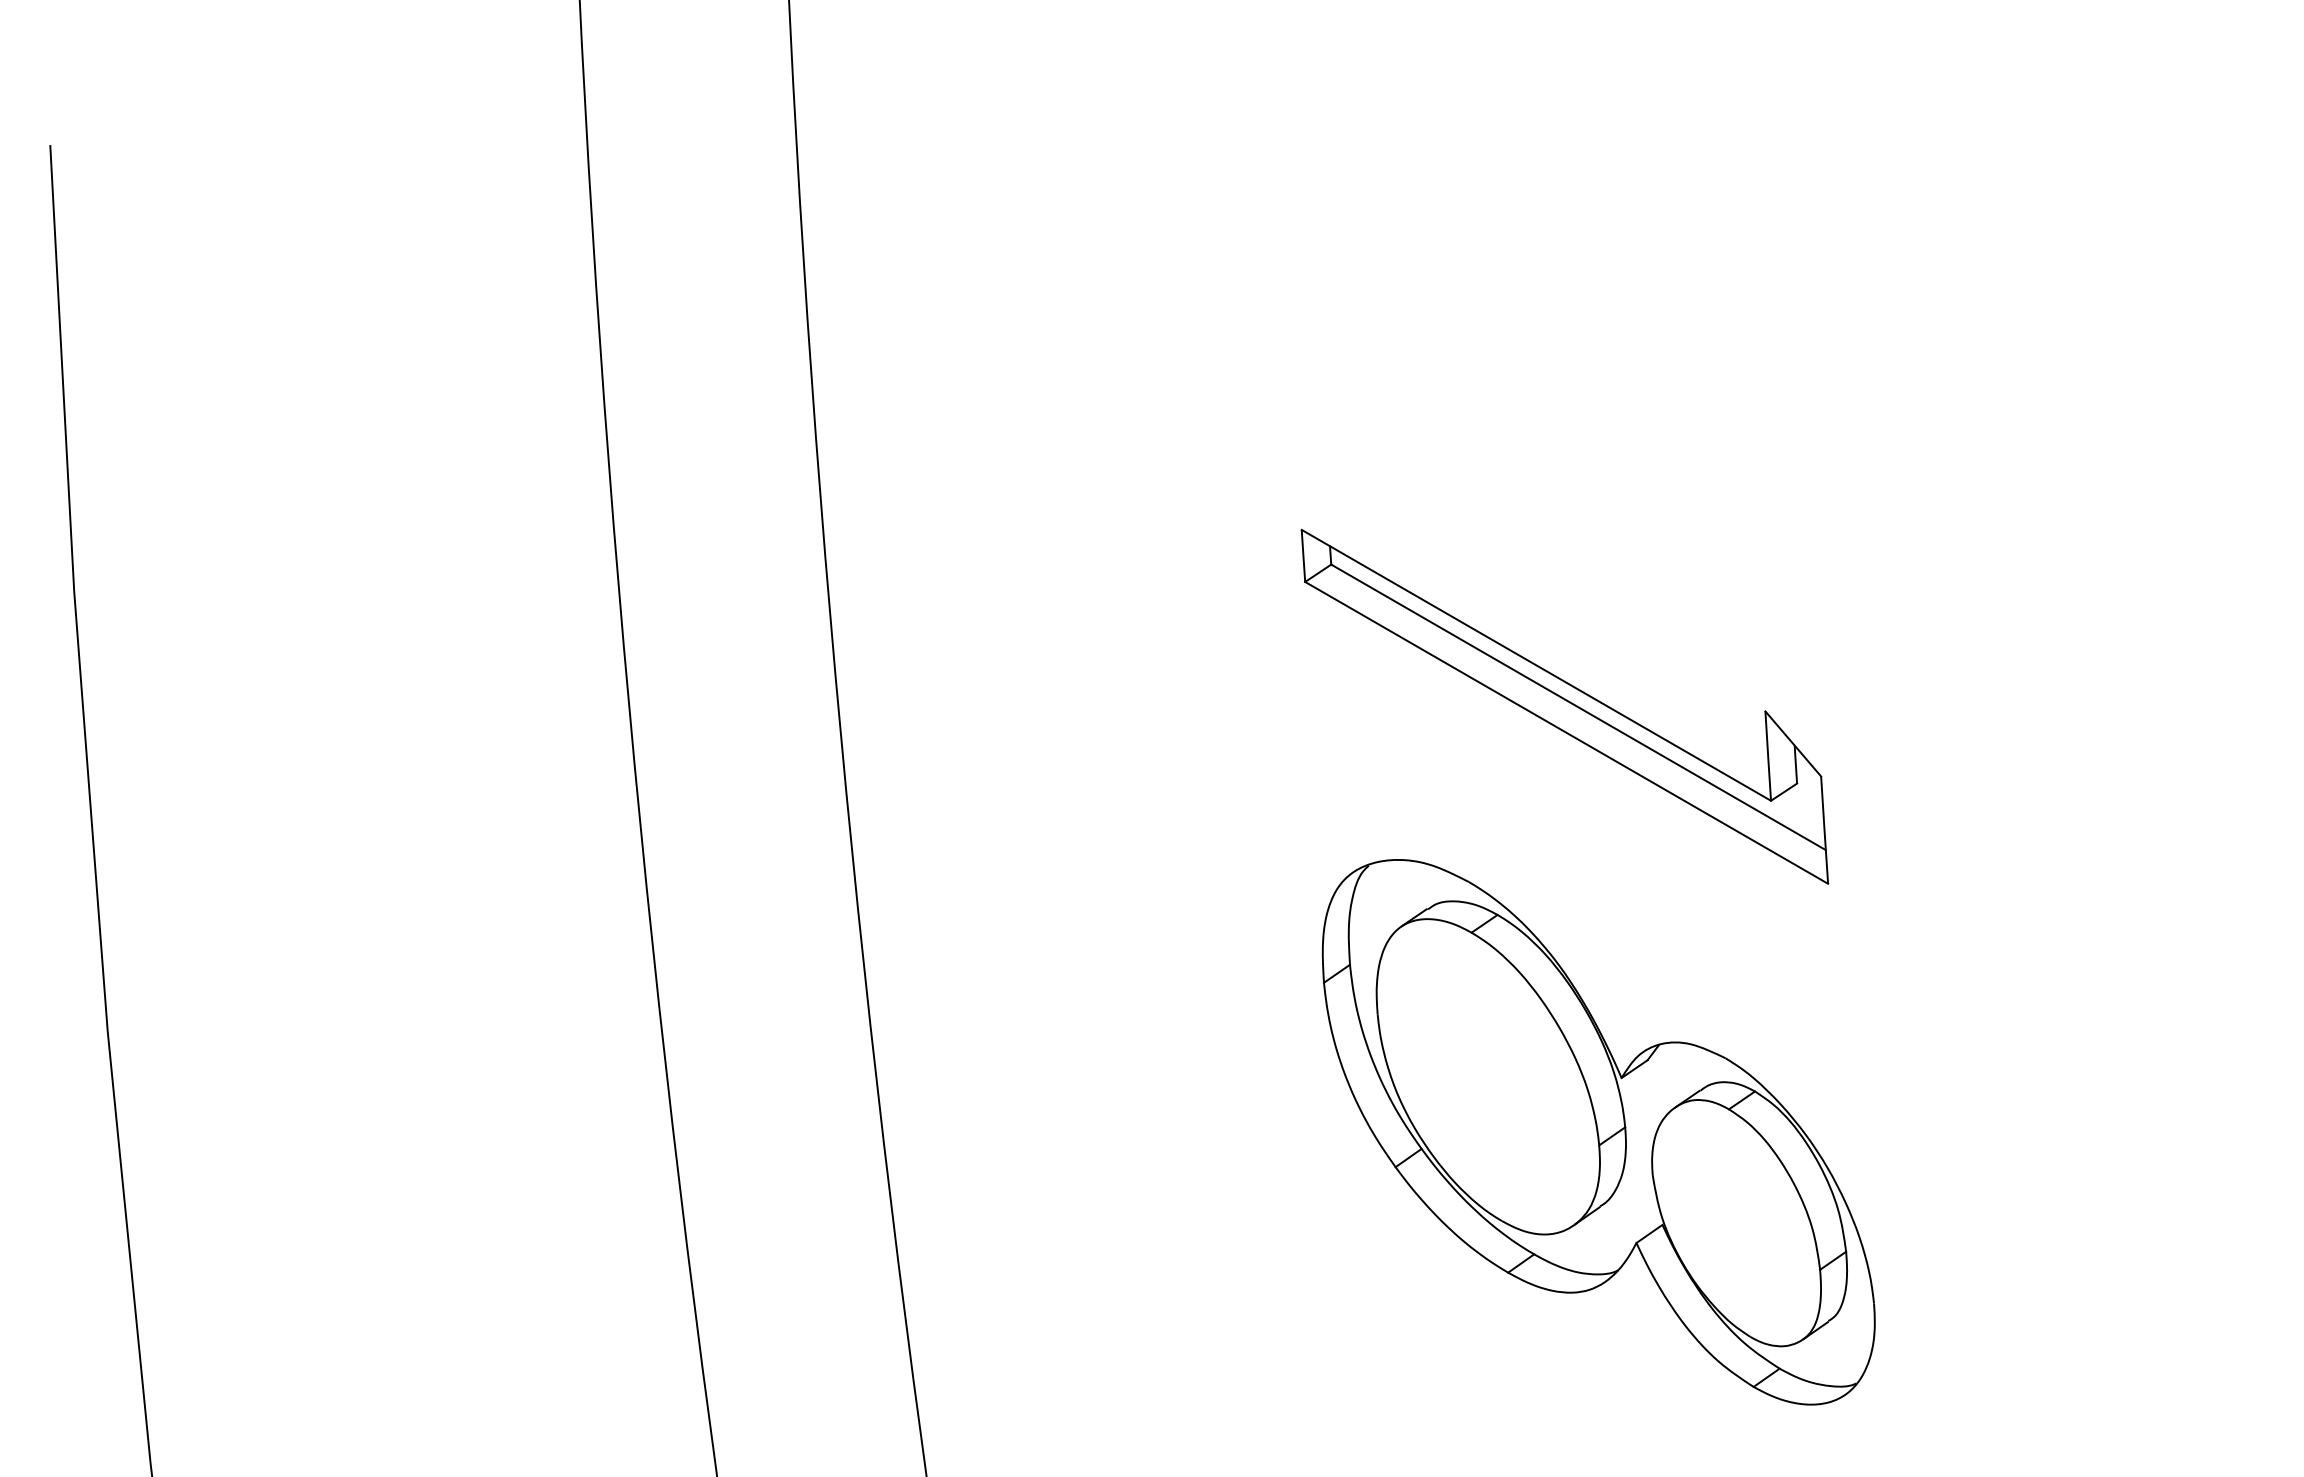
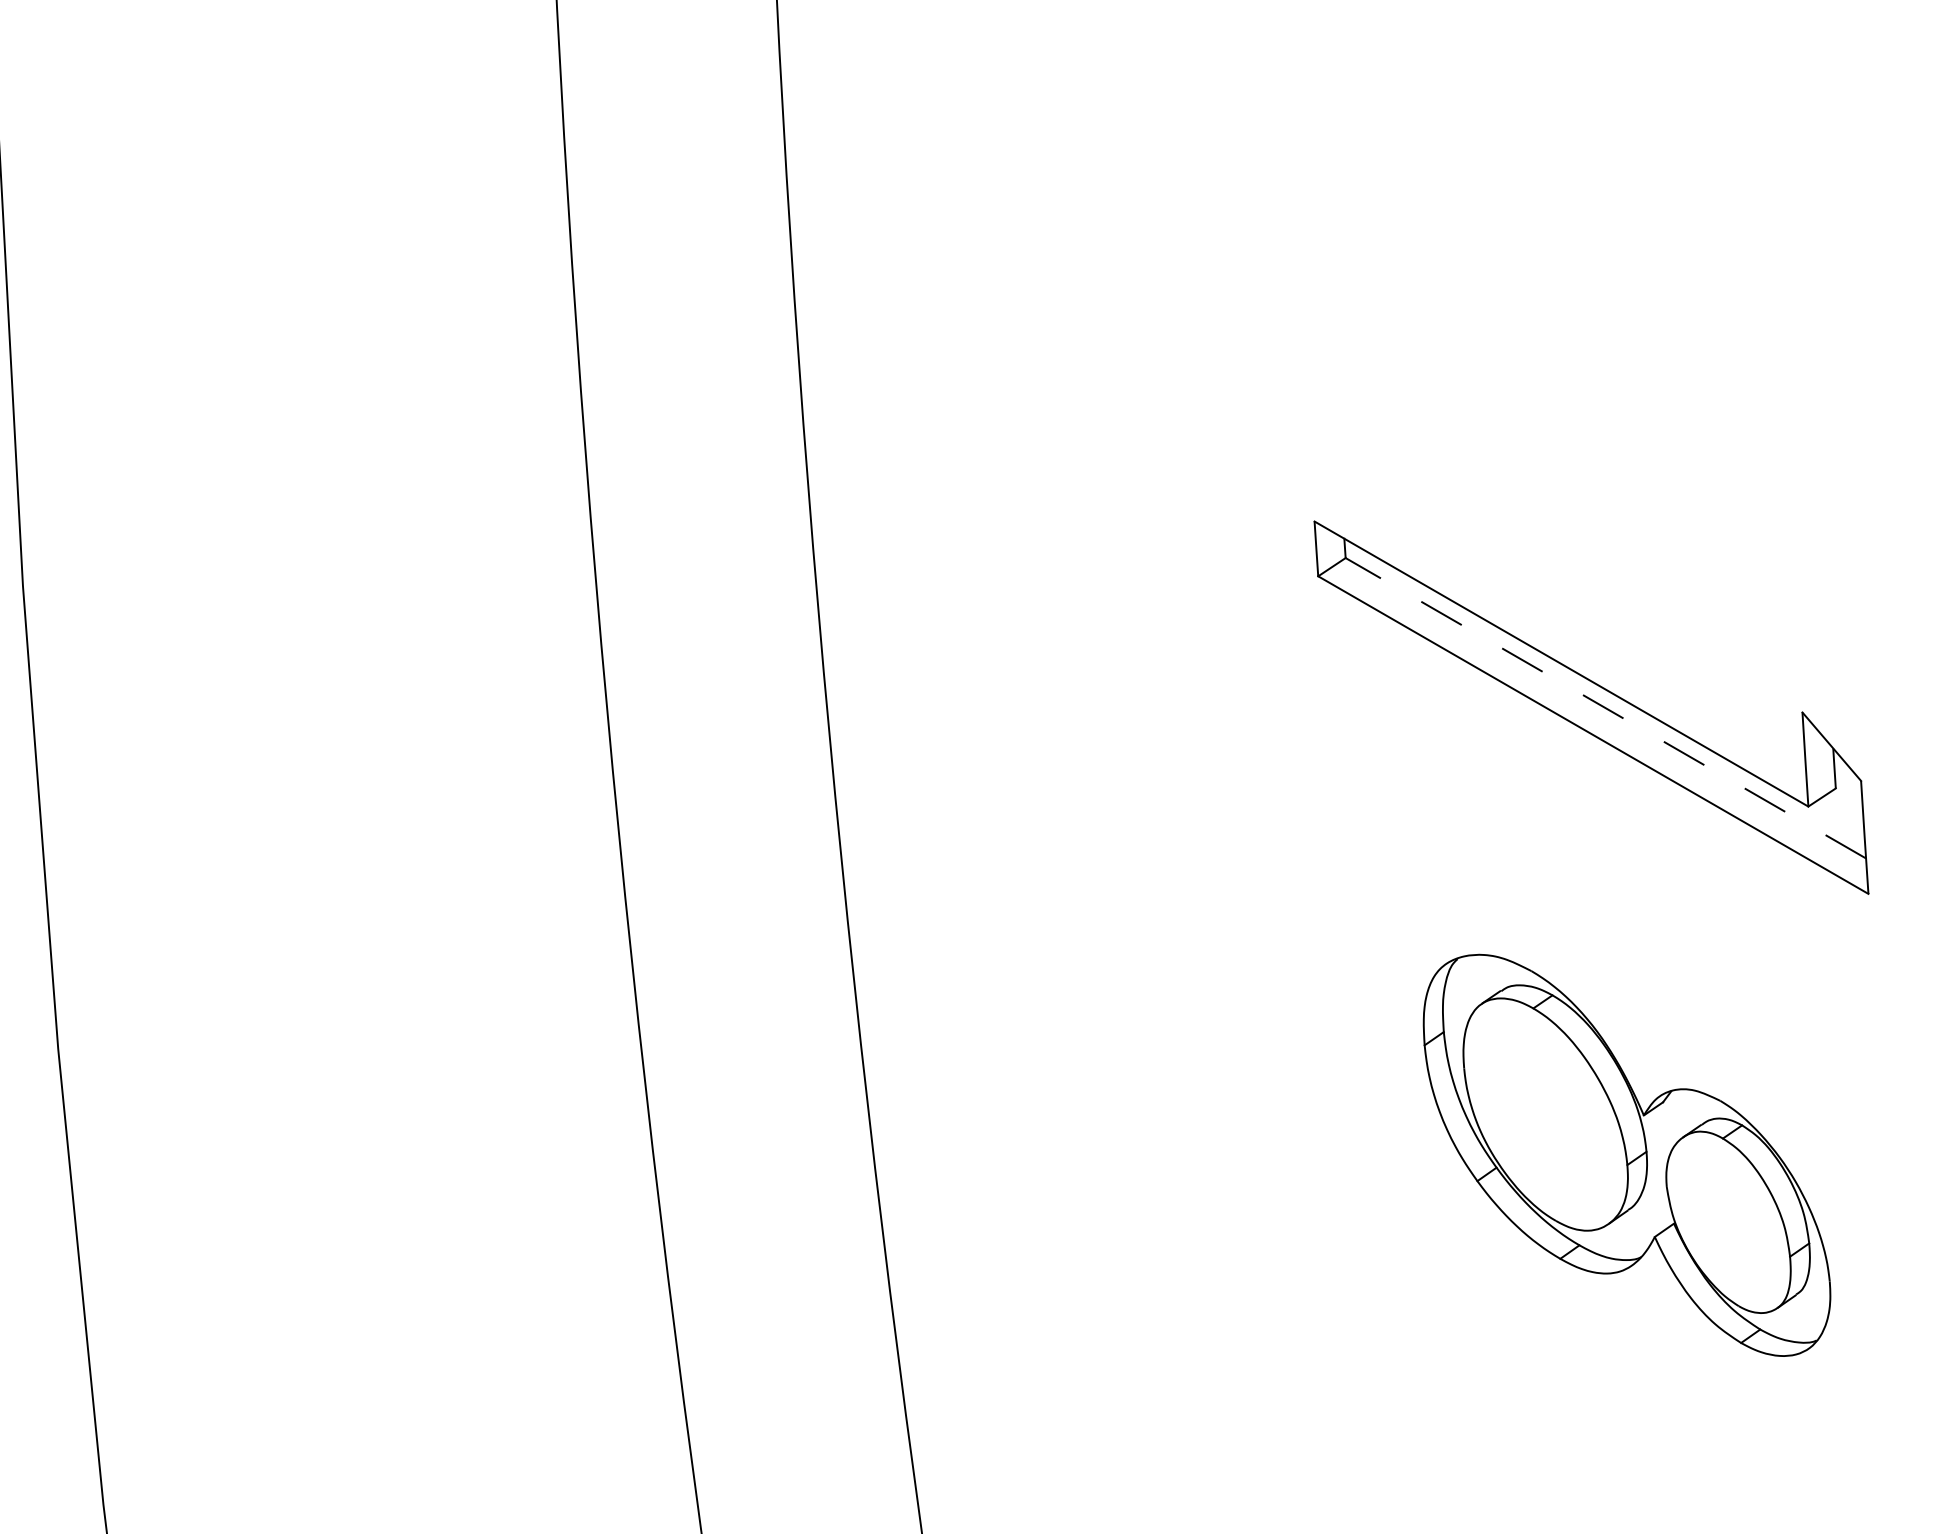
line: (1578, 707) -> (1605, 708), solid -> dashed
part: (1598, 1132) -> (1626, 1155), size x0.7

